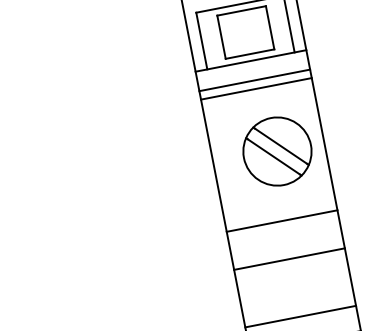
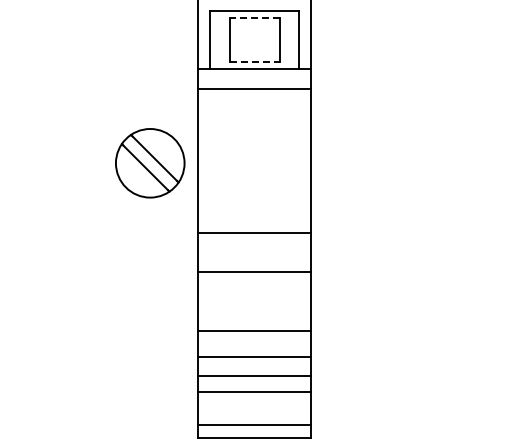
line: (241, 10) -> (254, 17), solid -> dashed
line: (249, 53) -> (254, 61), solid -> dashed
line: (256, 88) -> (254, 97), removed
part: (277, 151) -> (150, 163), moved

